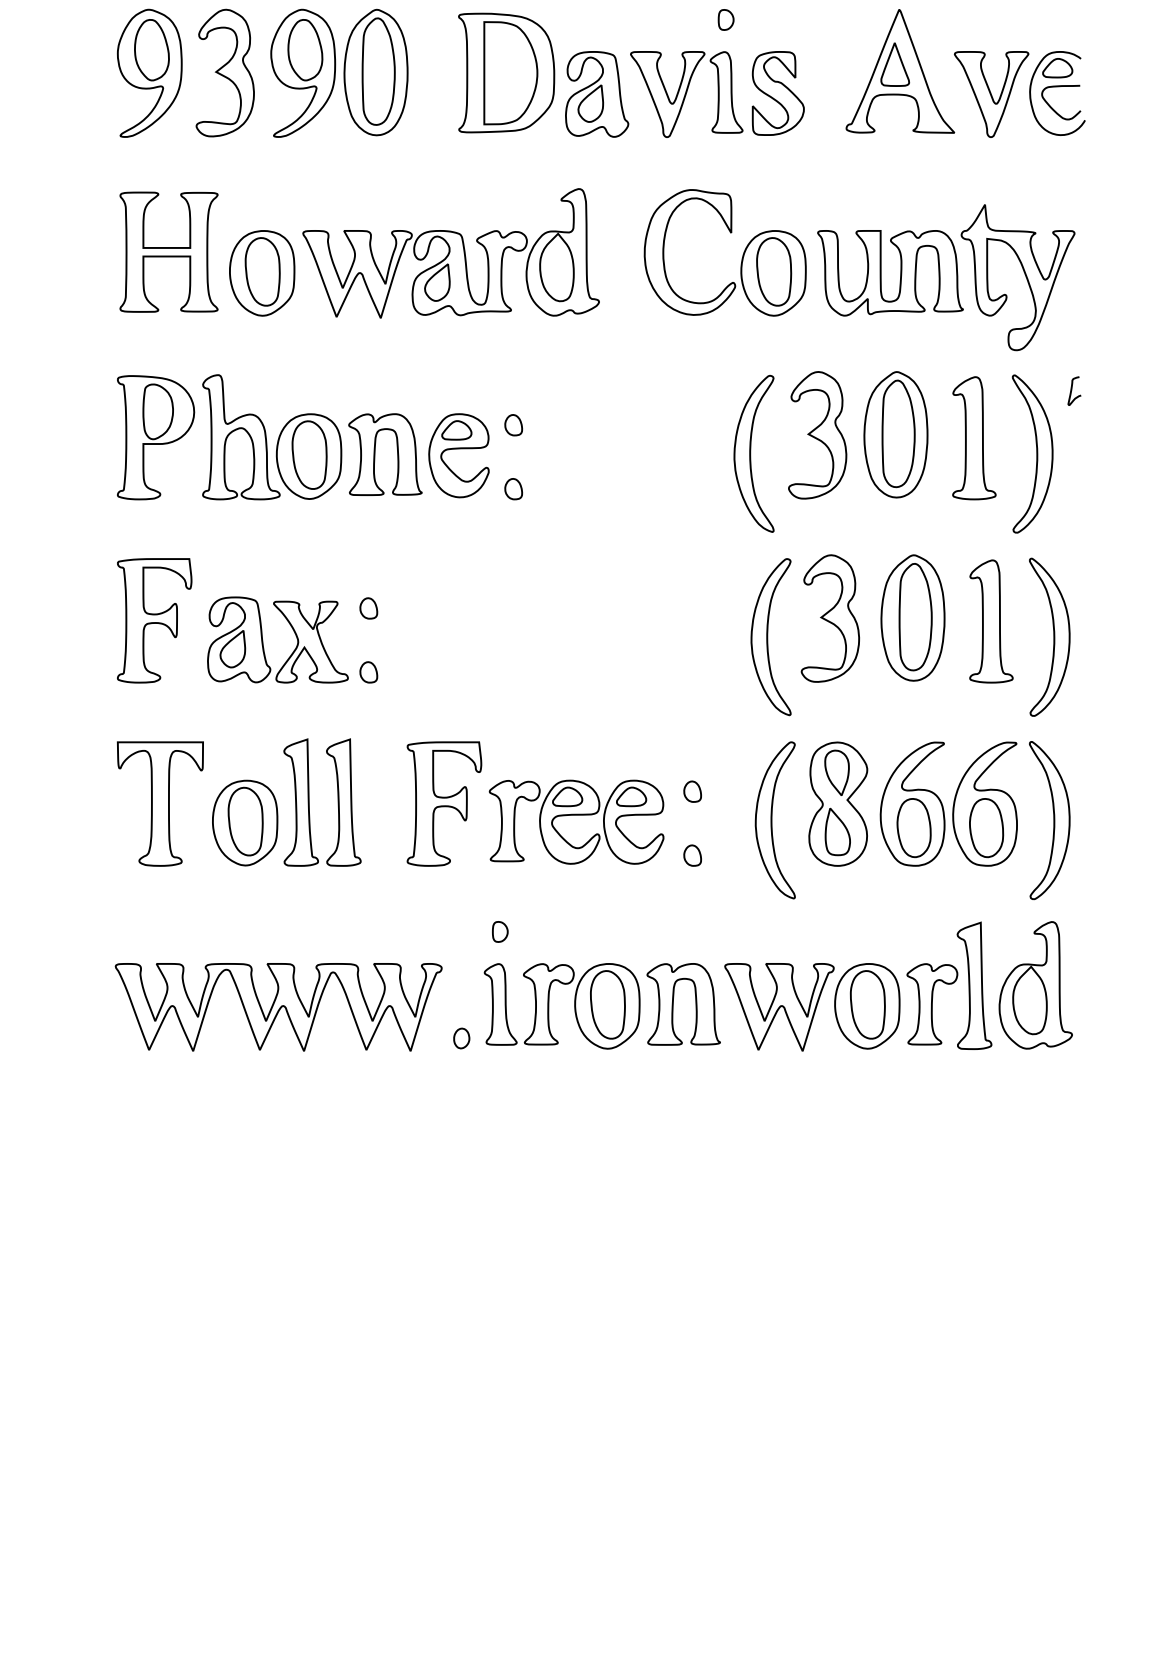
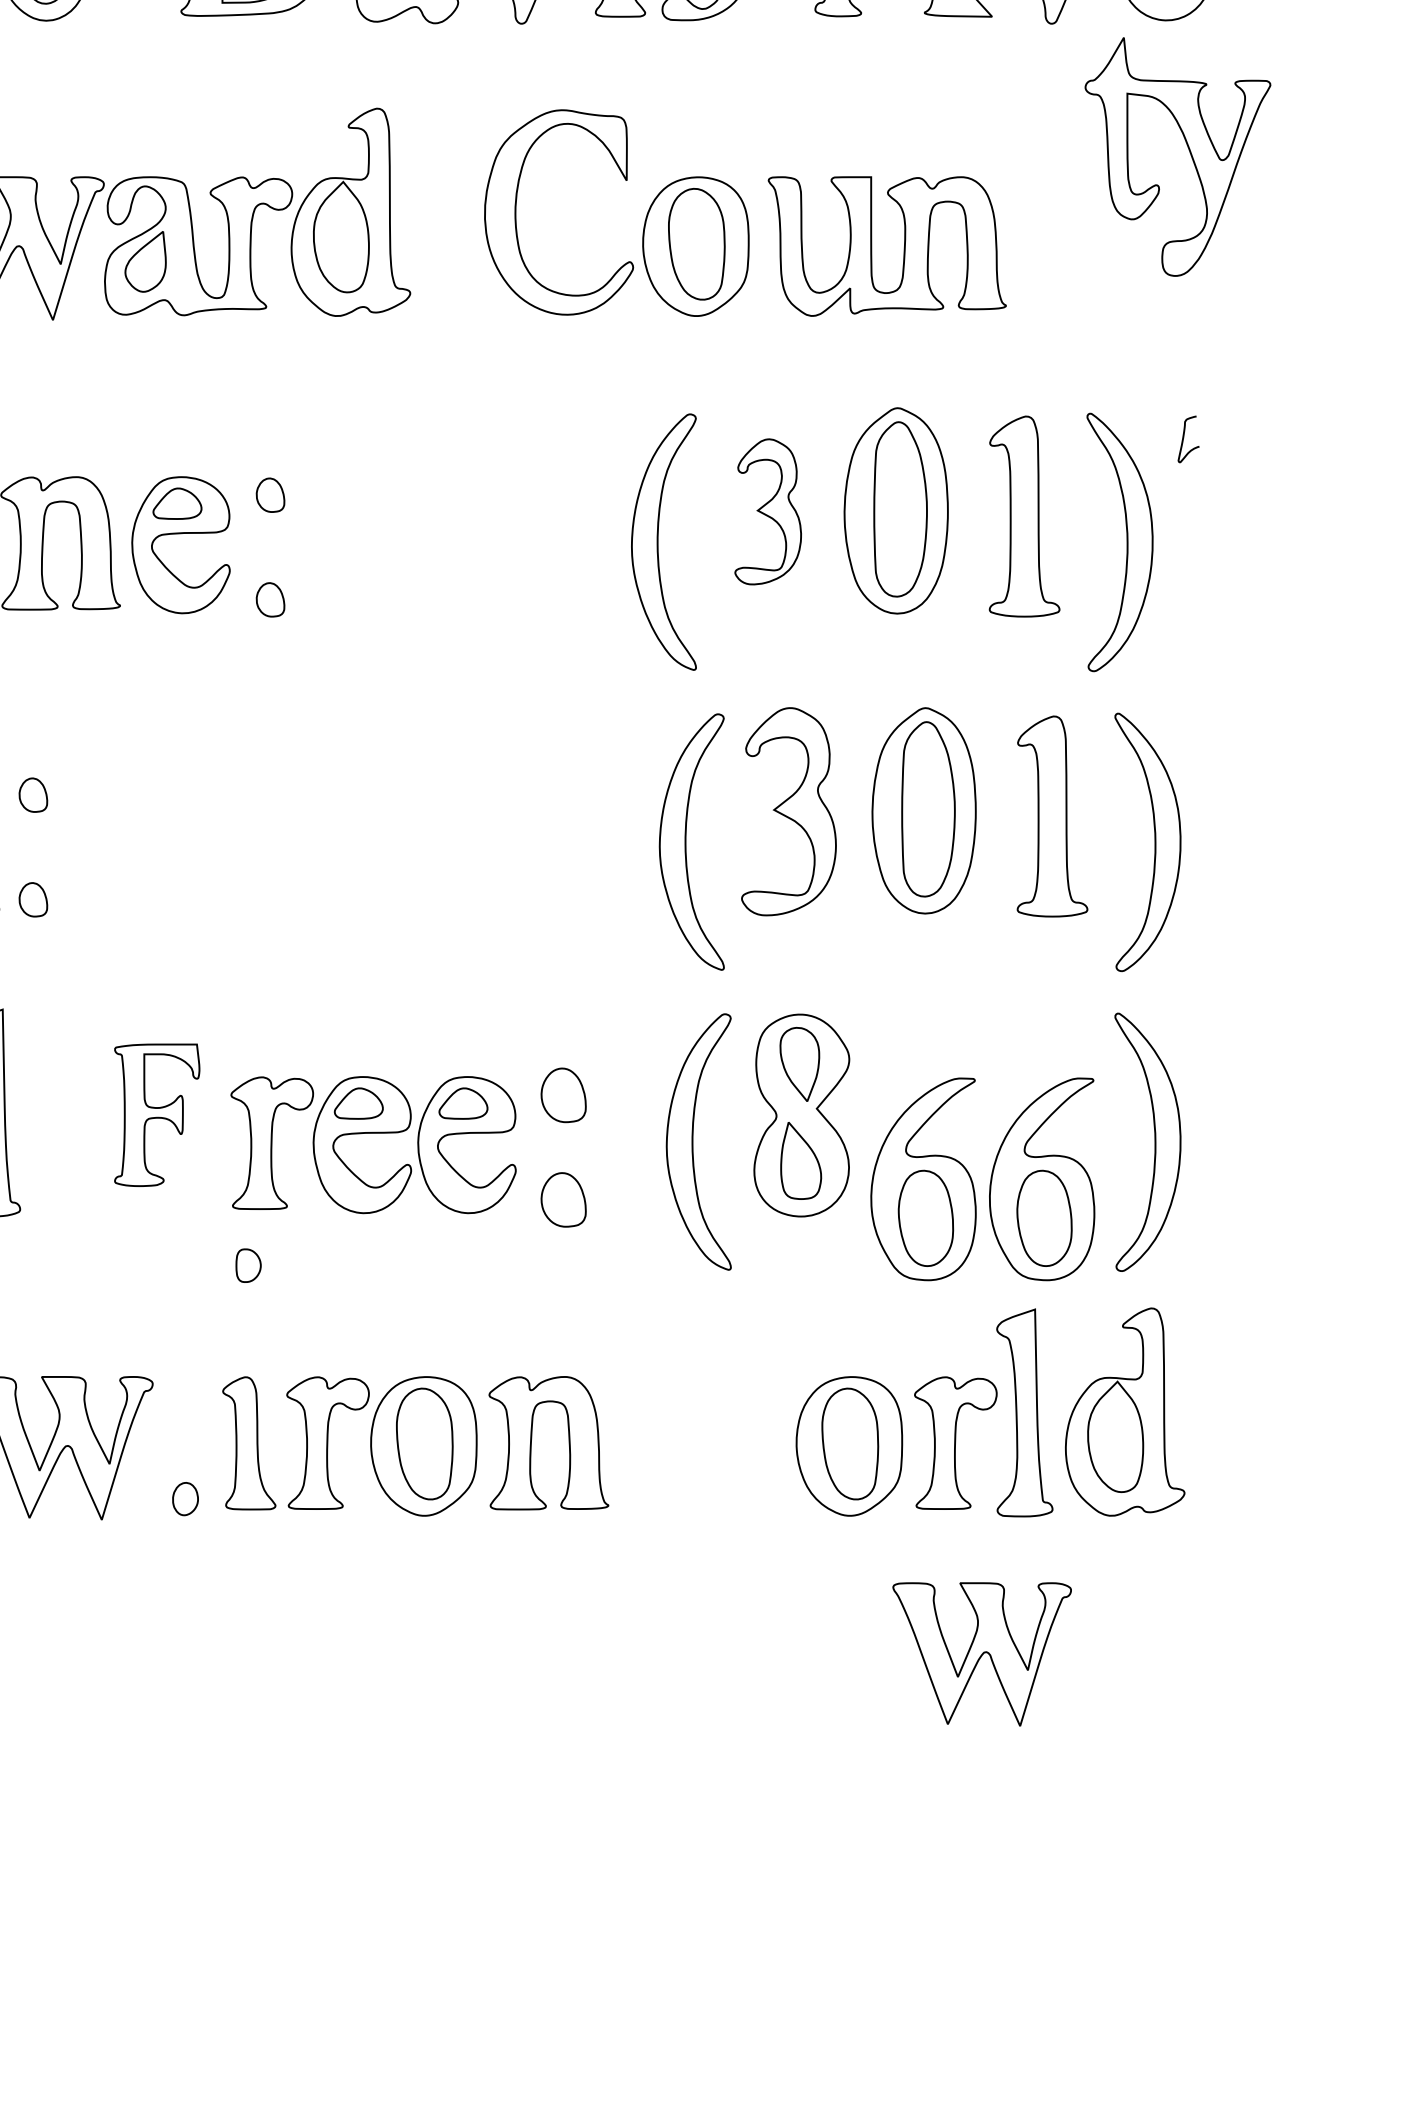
part: (1024, 274) -> (1188, 151), moved
part: (817, 435) -> (767, 512), size x0.7
part: (692, 791) -> (563, 1094), size x1.6
part: (444, 803) -> (157, 1114), size x0.7
part: (948, 803) -> (982, 1178), moved
part: (692, 855) -> (563, 1199), size x1.6
part: (500, 931) -> (248, 1264), moved
part: (779, 1007) -> (982, 1654), moved

